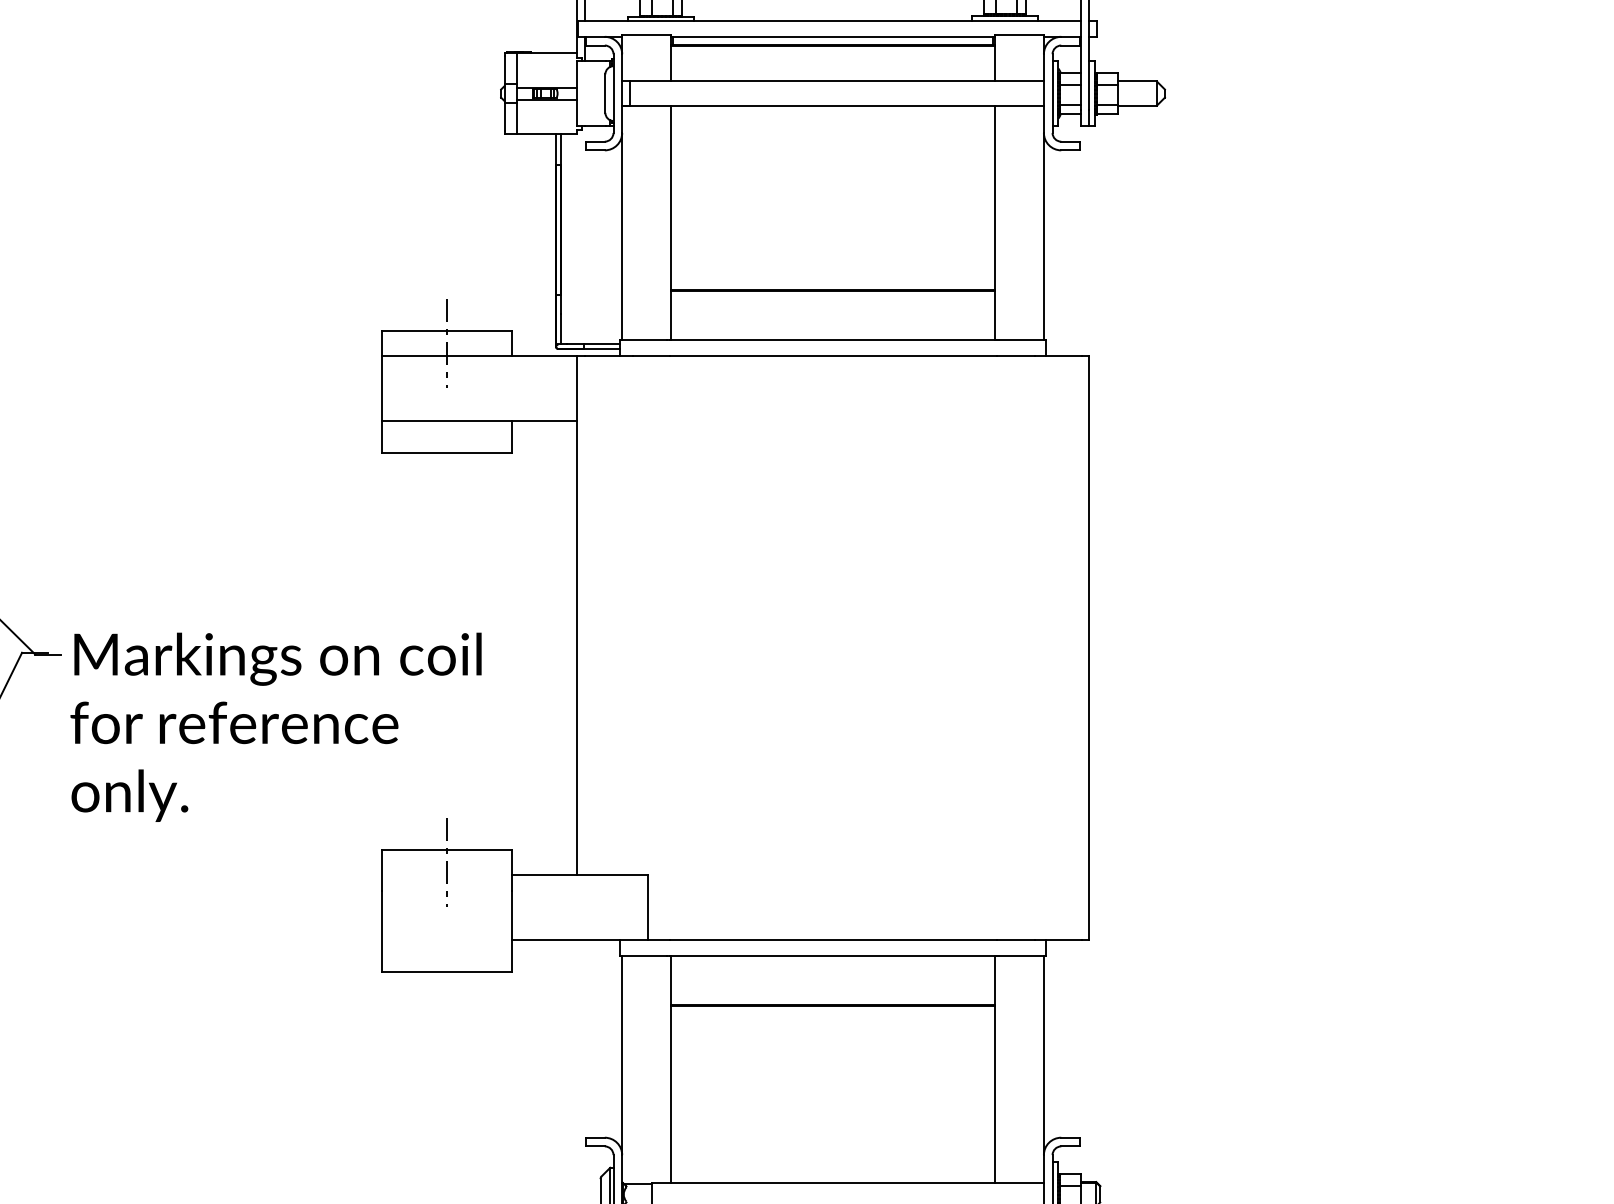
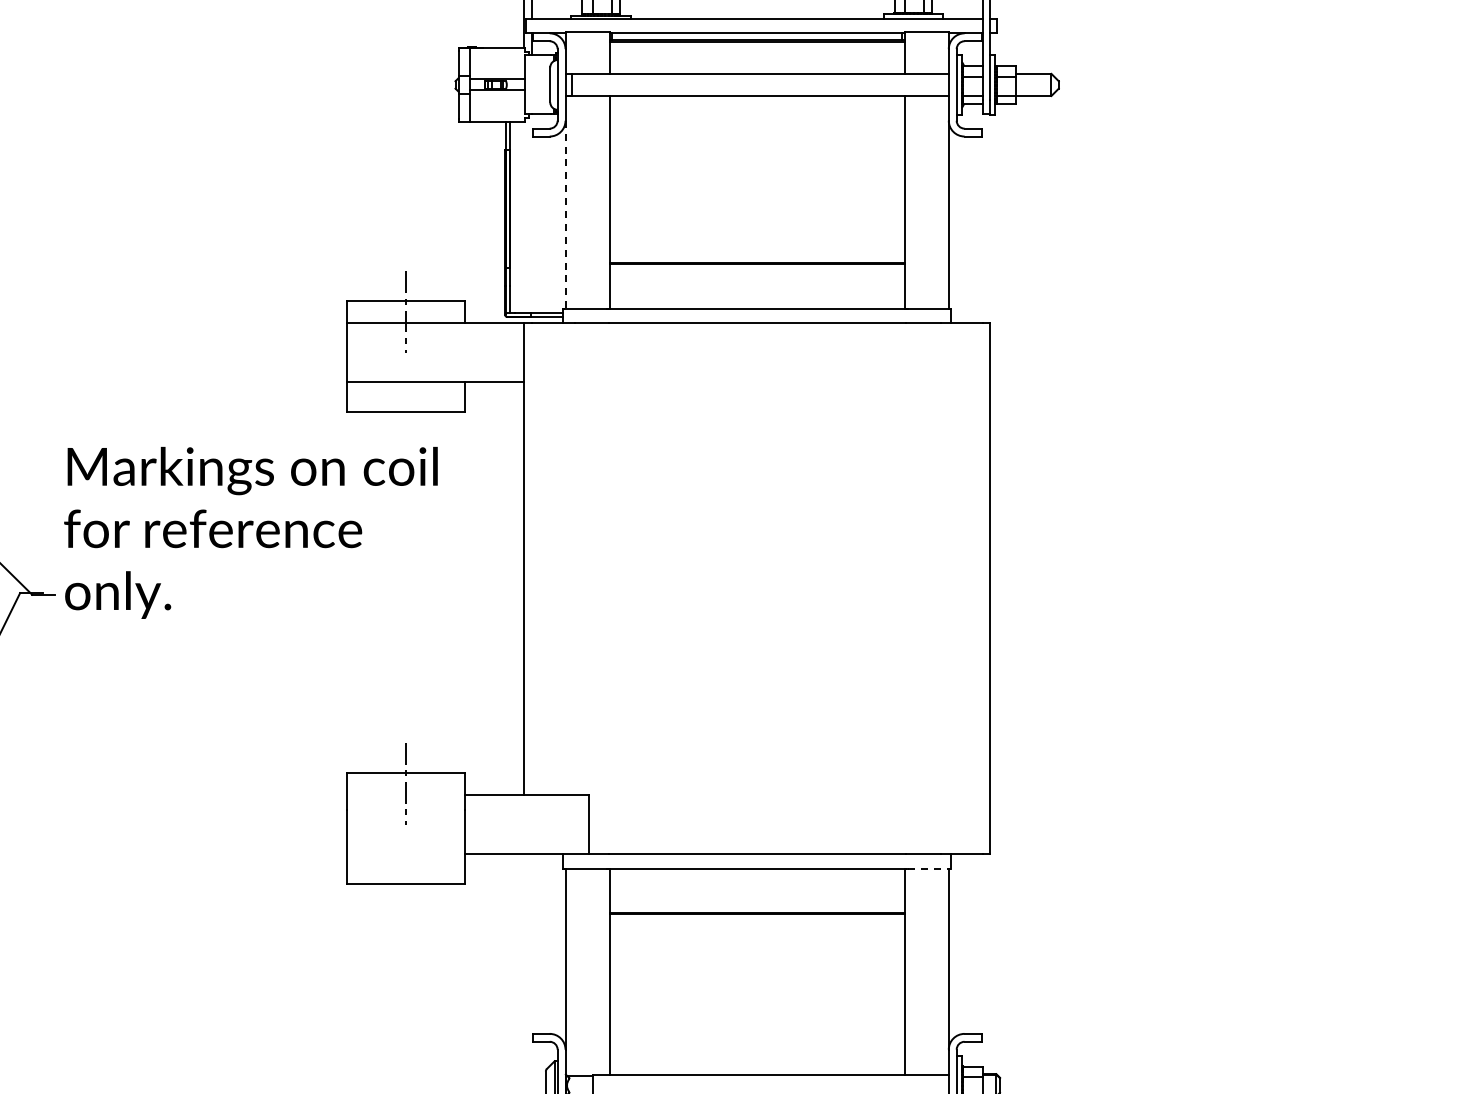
line: (622, 236) -> (565, 214), solid -> dashed
text: (275, 726) -> (250, 532), moved
line: (1022, 955) -> (929, 868), solid -> dashed

